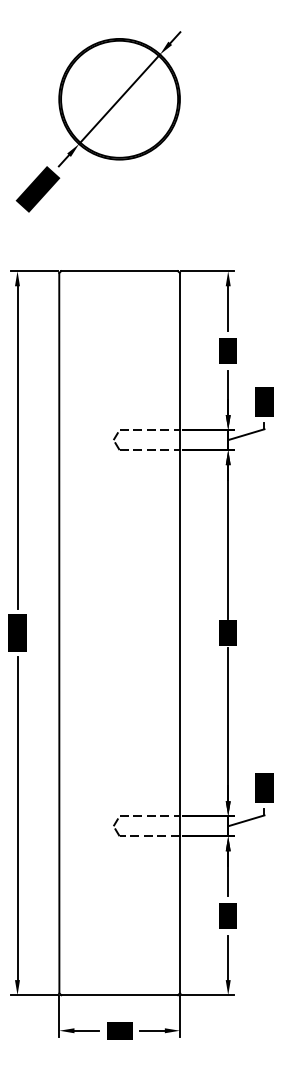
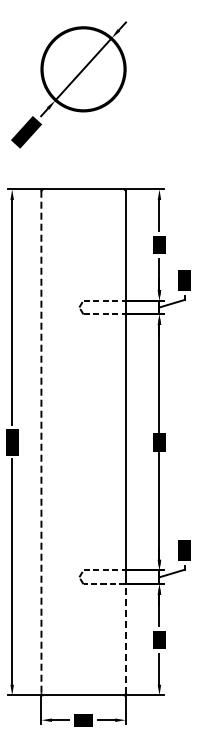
line: (59, 633) -> (41, 442), solid -> dashed
line: (179, 915) -> (125, 639), solid -> dashed

